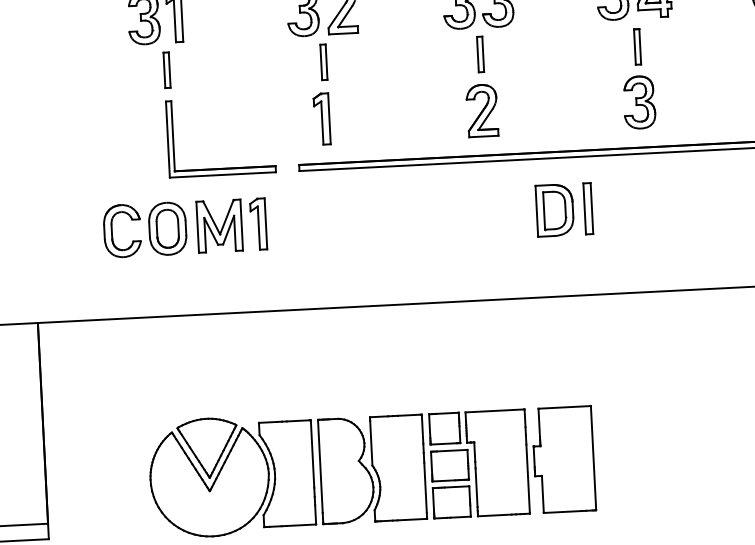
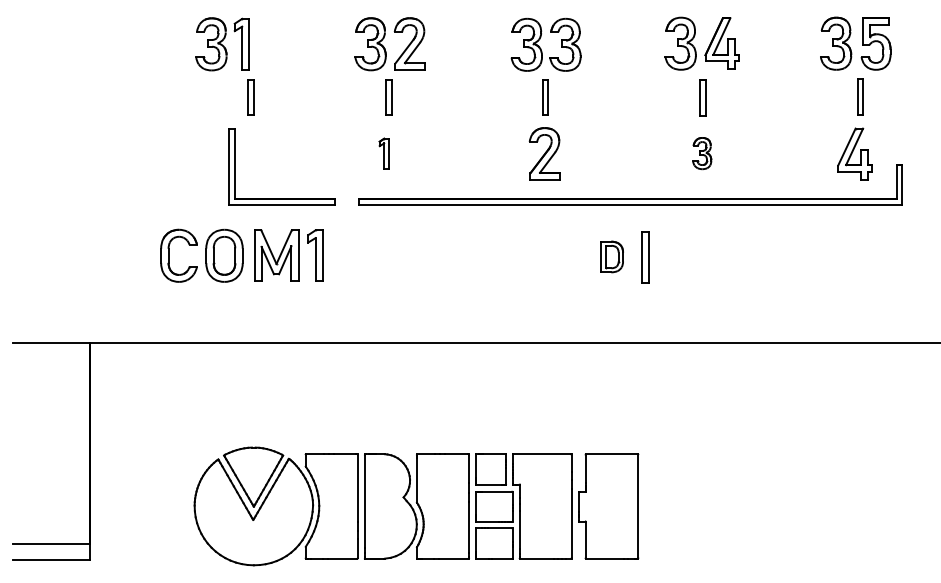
part: (166, 70) -> (250, 97), moved
part: (639, 102) -> (702, 153), size x0.6
part: (321, 118) -> (383, 153), size x0.6
part: (555, 209) -> (612, 256), size x0.6

